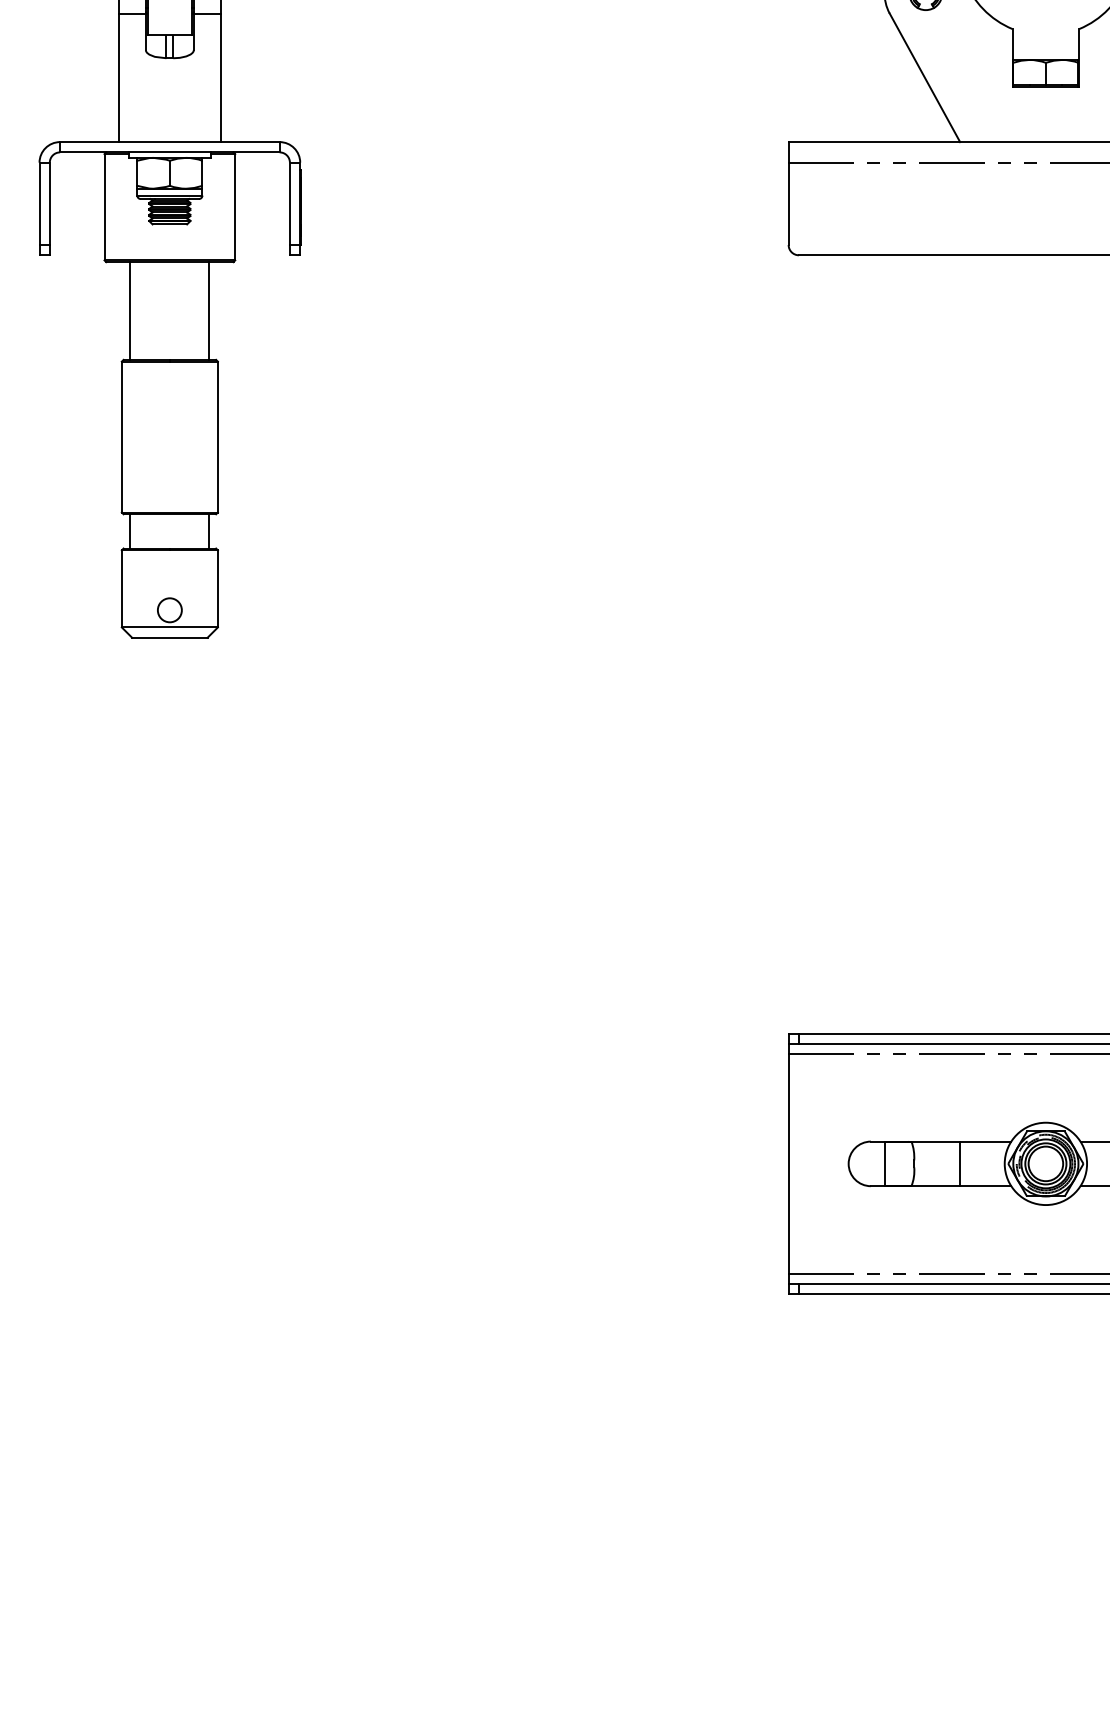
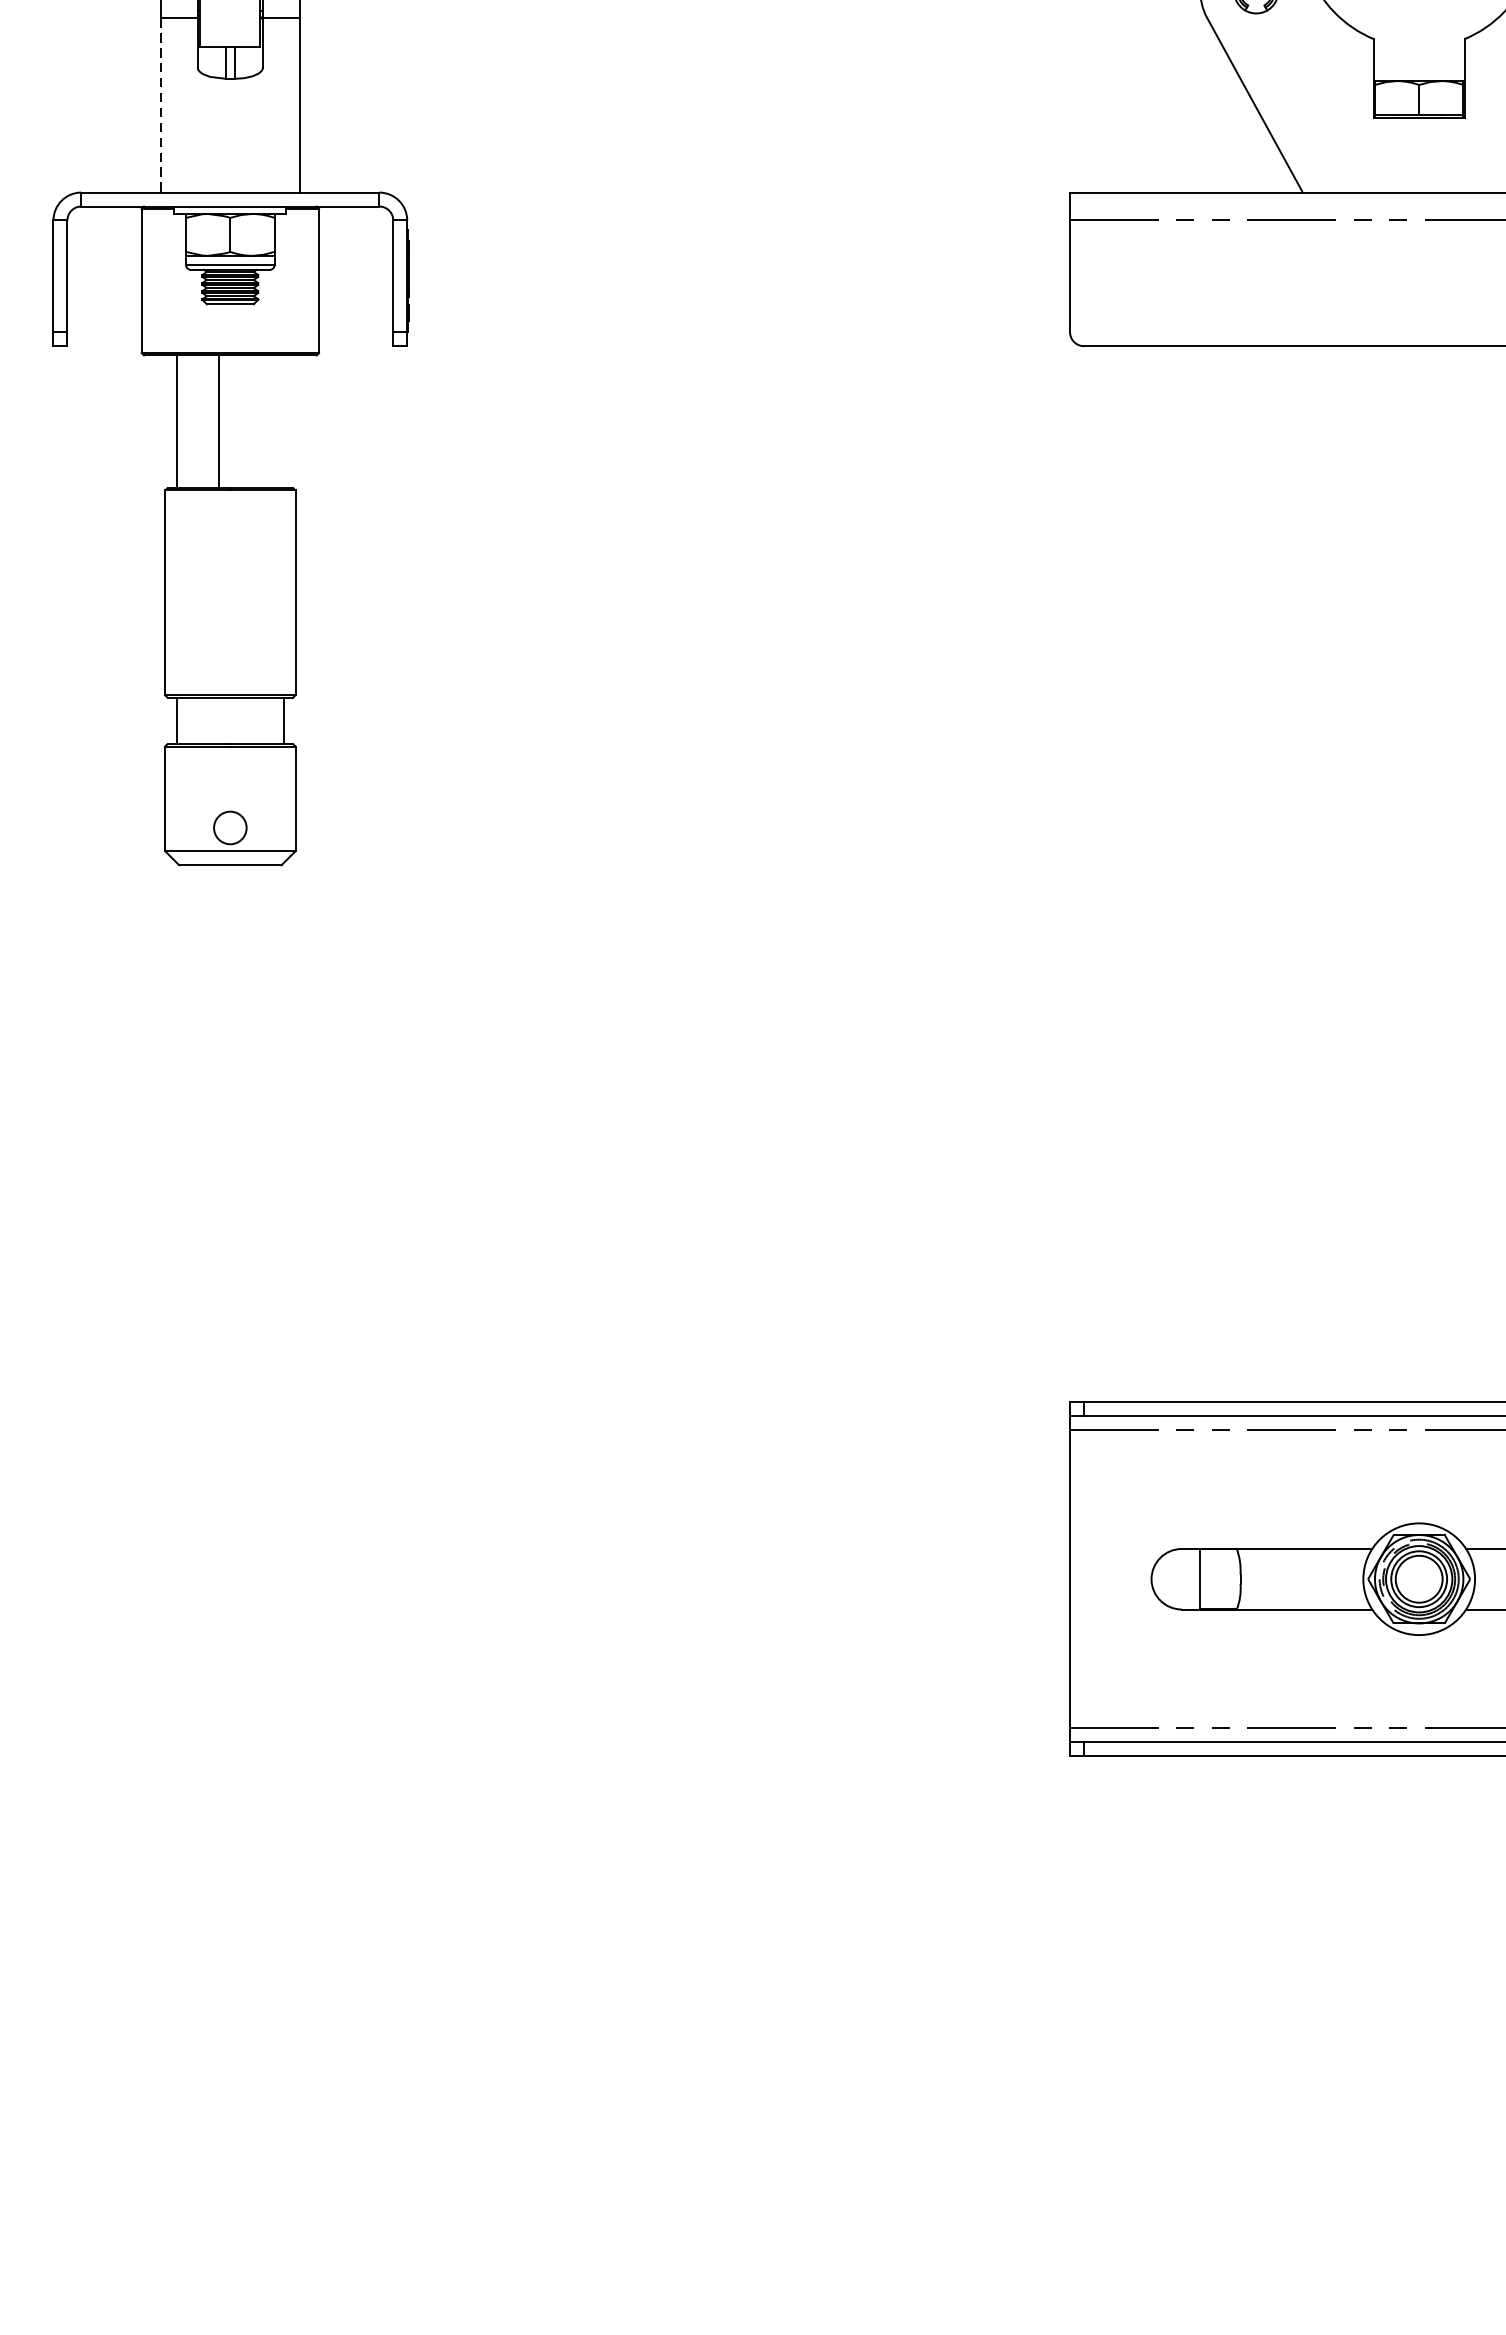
line: (118, 78) -> (160, 106), solid -> dashed
line: (209, 310) -> (218, 421), moved
line: (960, 1163) -> (1303, 1578), removed

